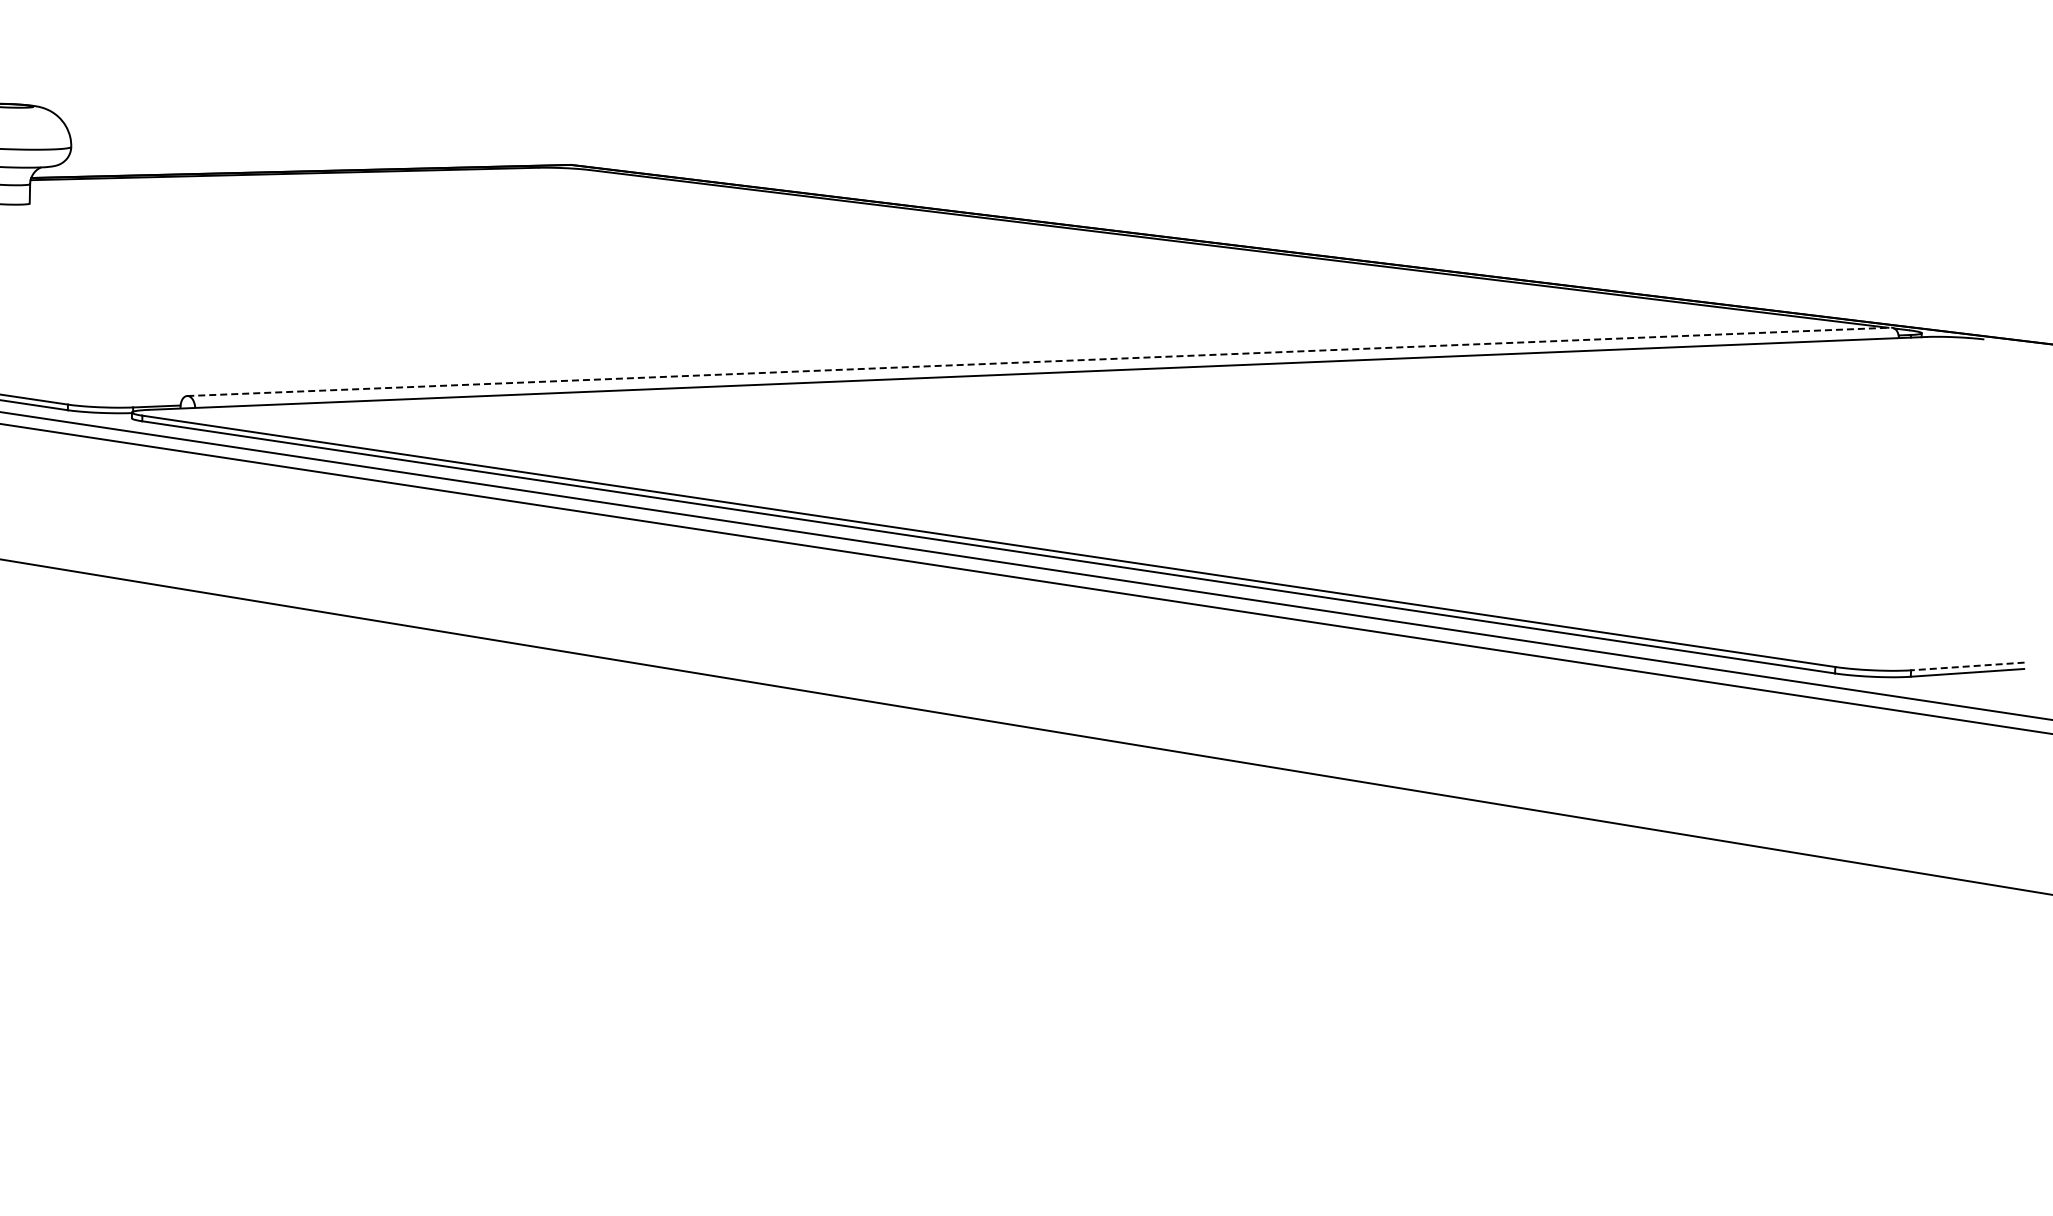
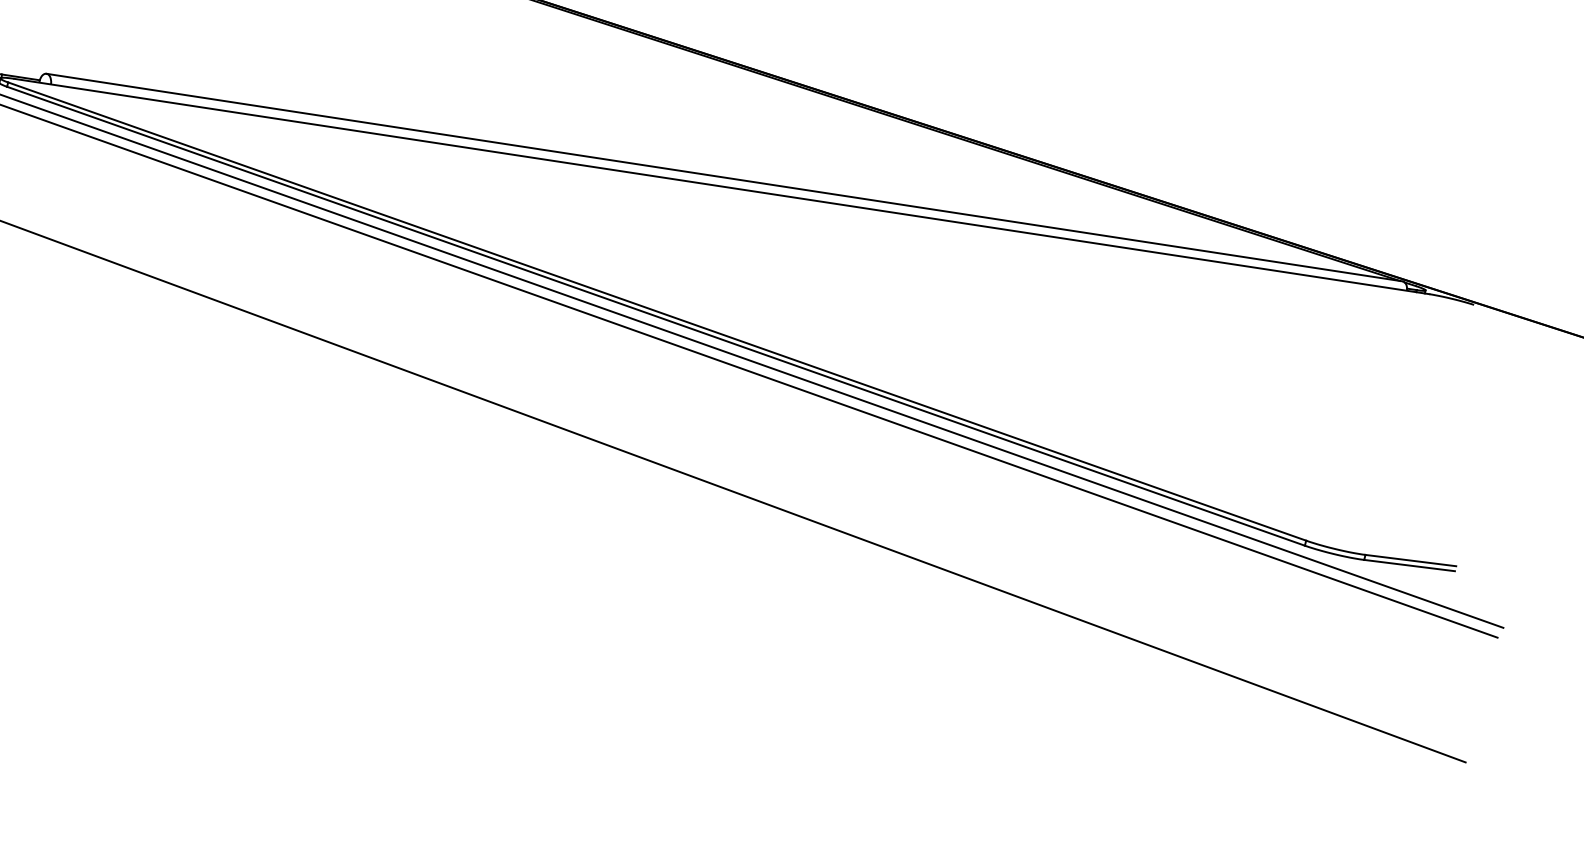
line: (1039, 361) -> (724, 177), dashed -> solid
line: (1967, 666) -> (1410, 560), dashed -> solid

